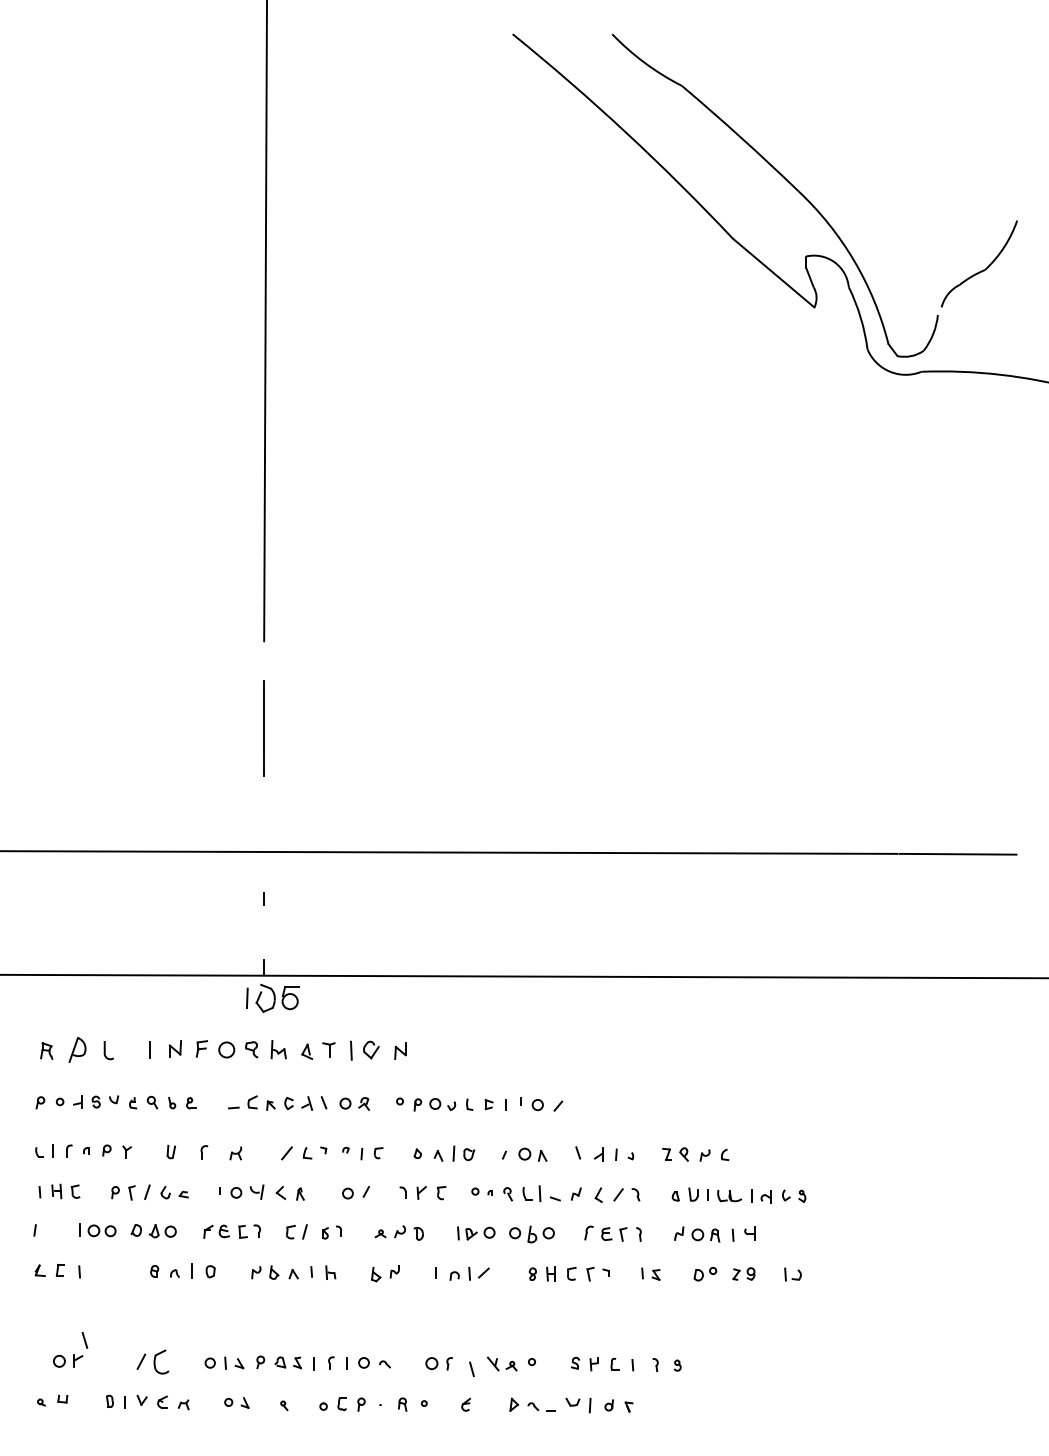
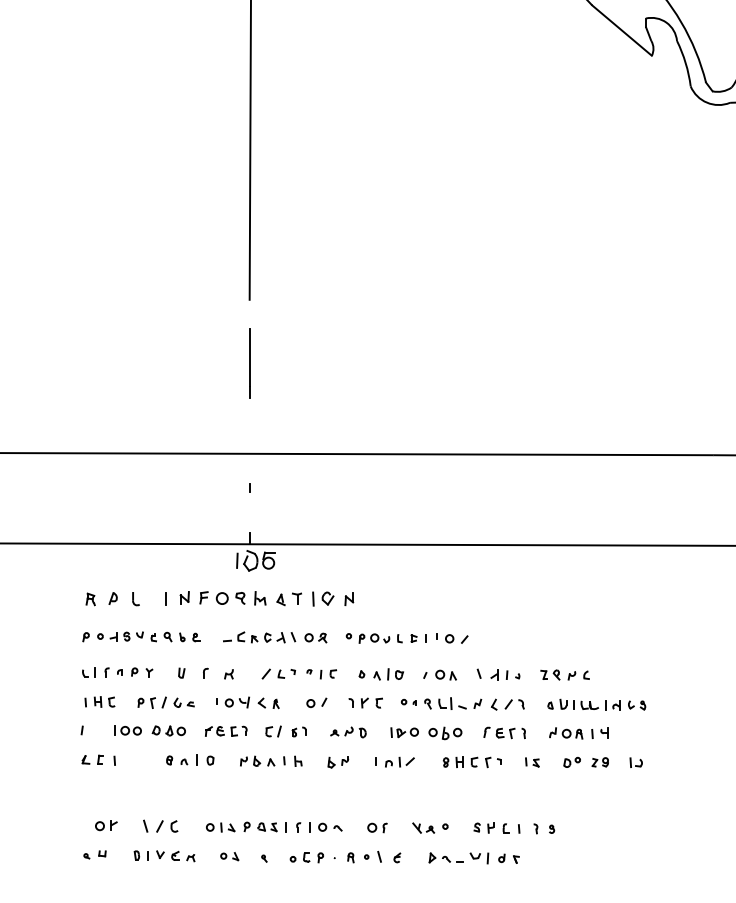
part: (77, 1049) -> (113, 598), size x0.62
line: (84, 1340) -> (145, 826), moved
part: (161, 1361) -> (174, 826), size x0.62
line: (471, 1369) -> (379, 856), moved

